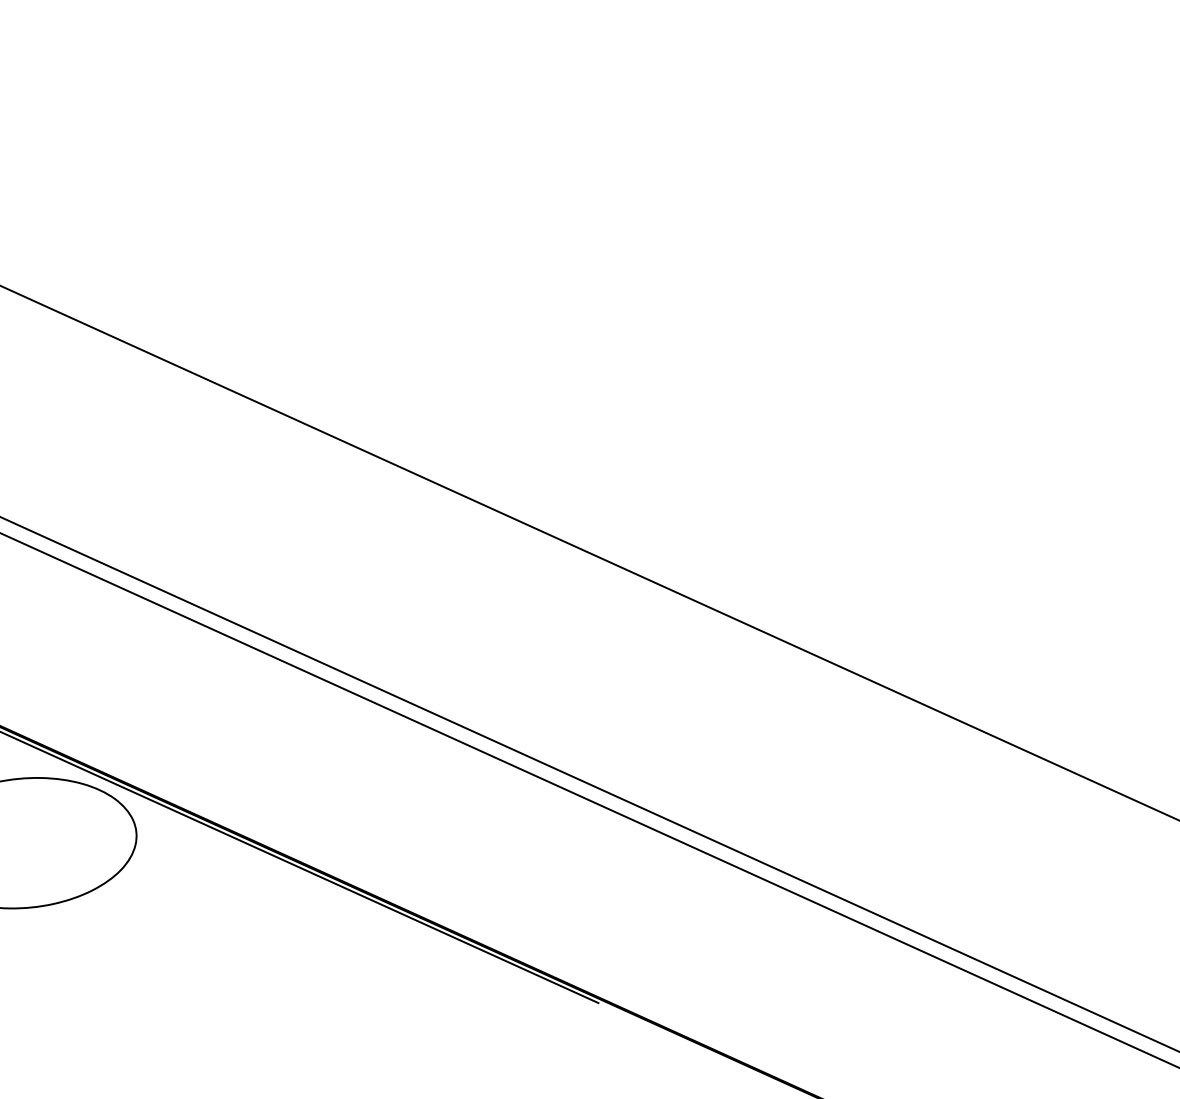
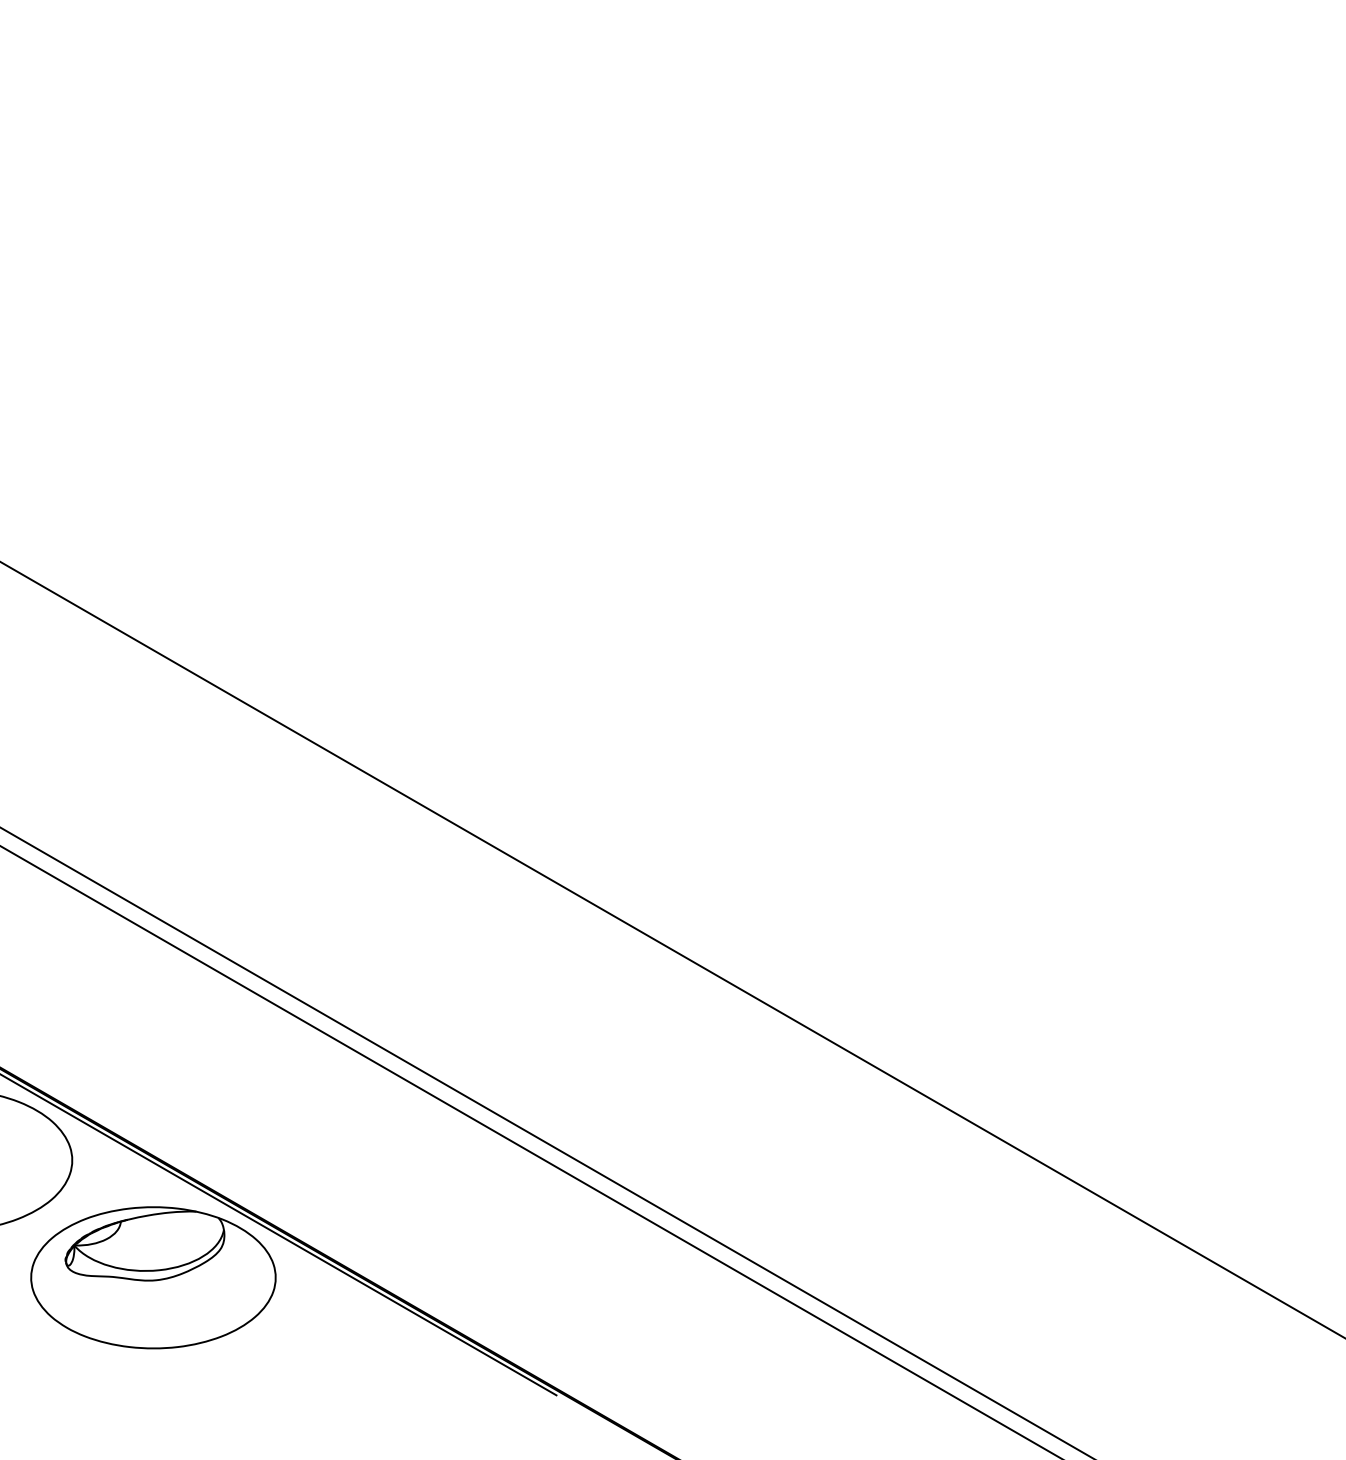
part: (220, 931) -> (153, 1277), added

